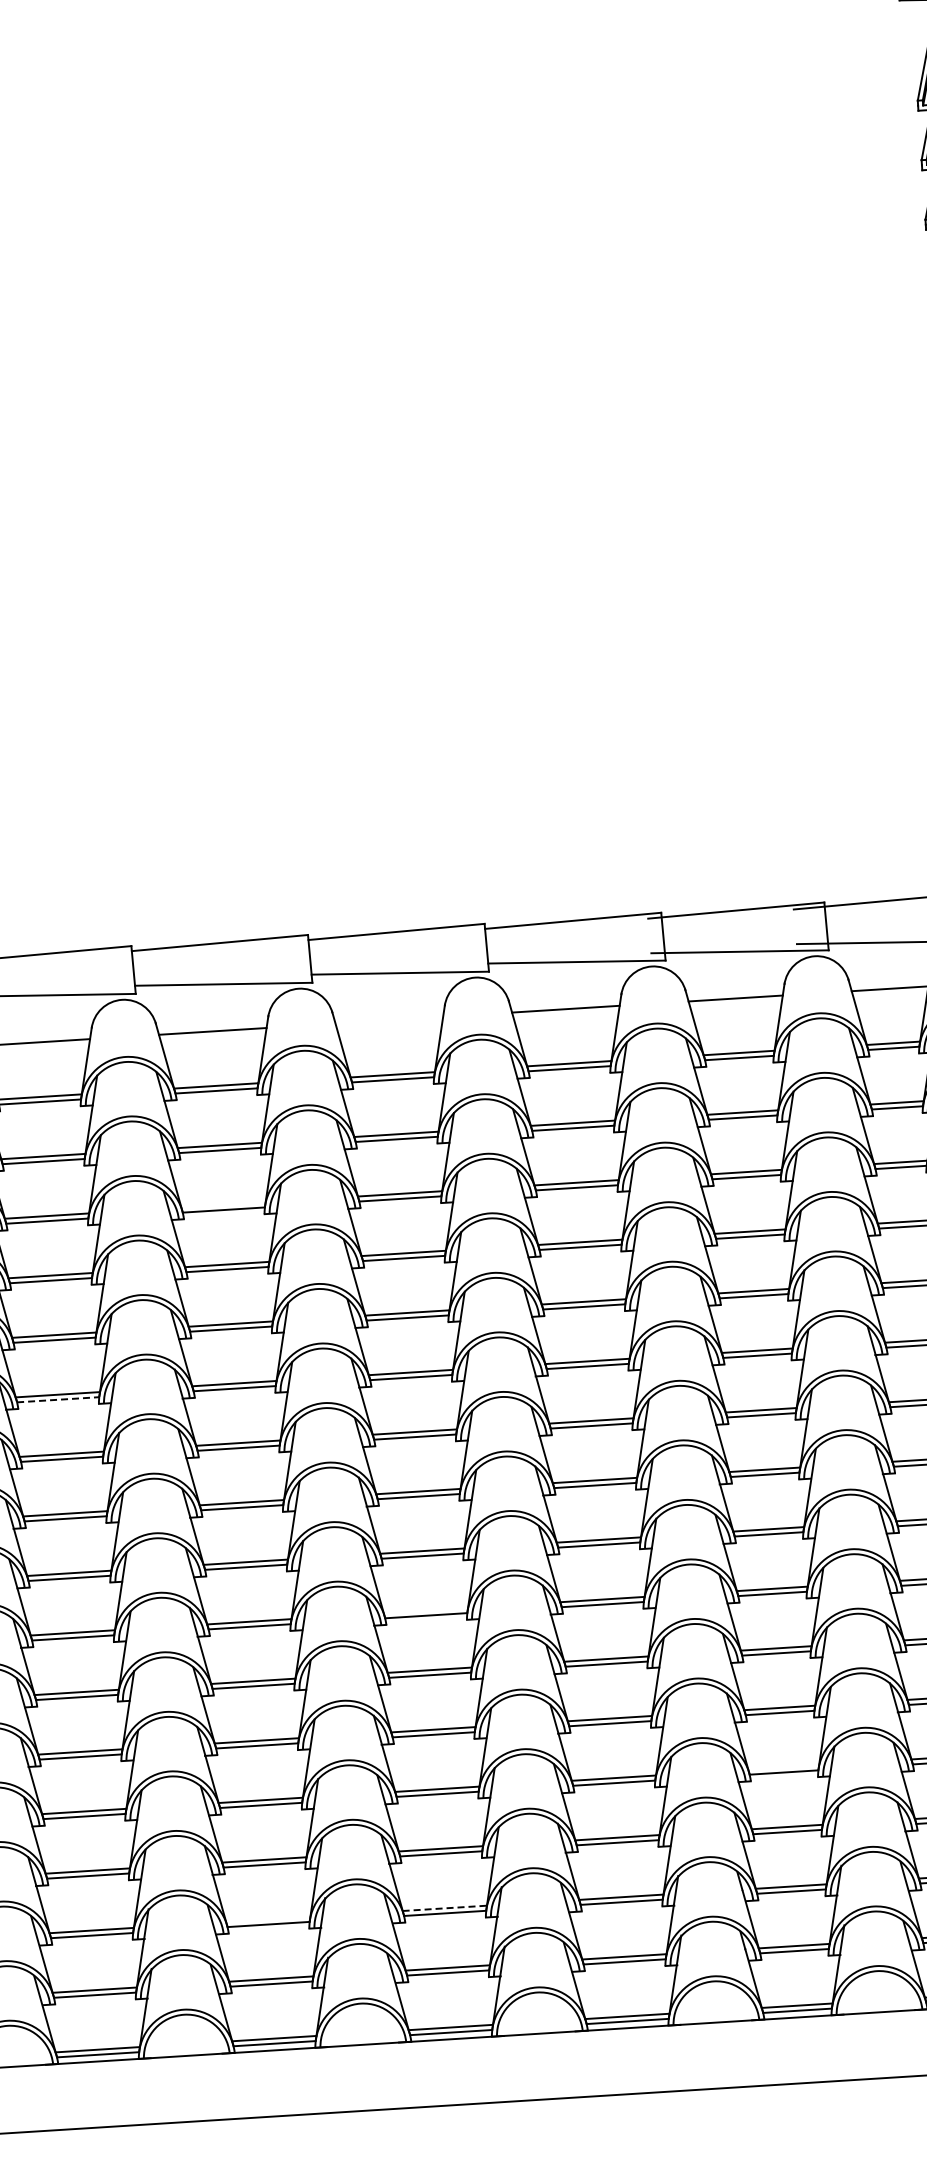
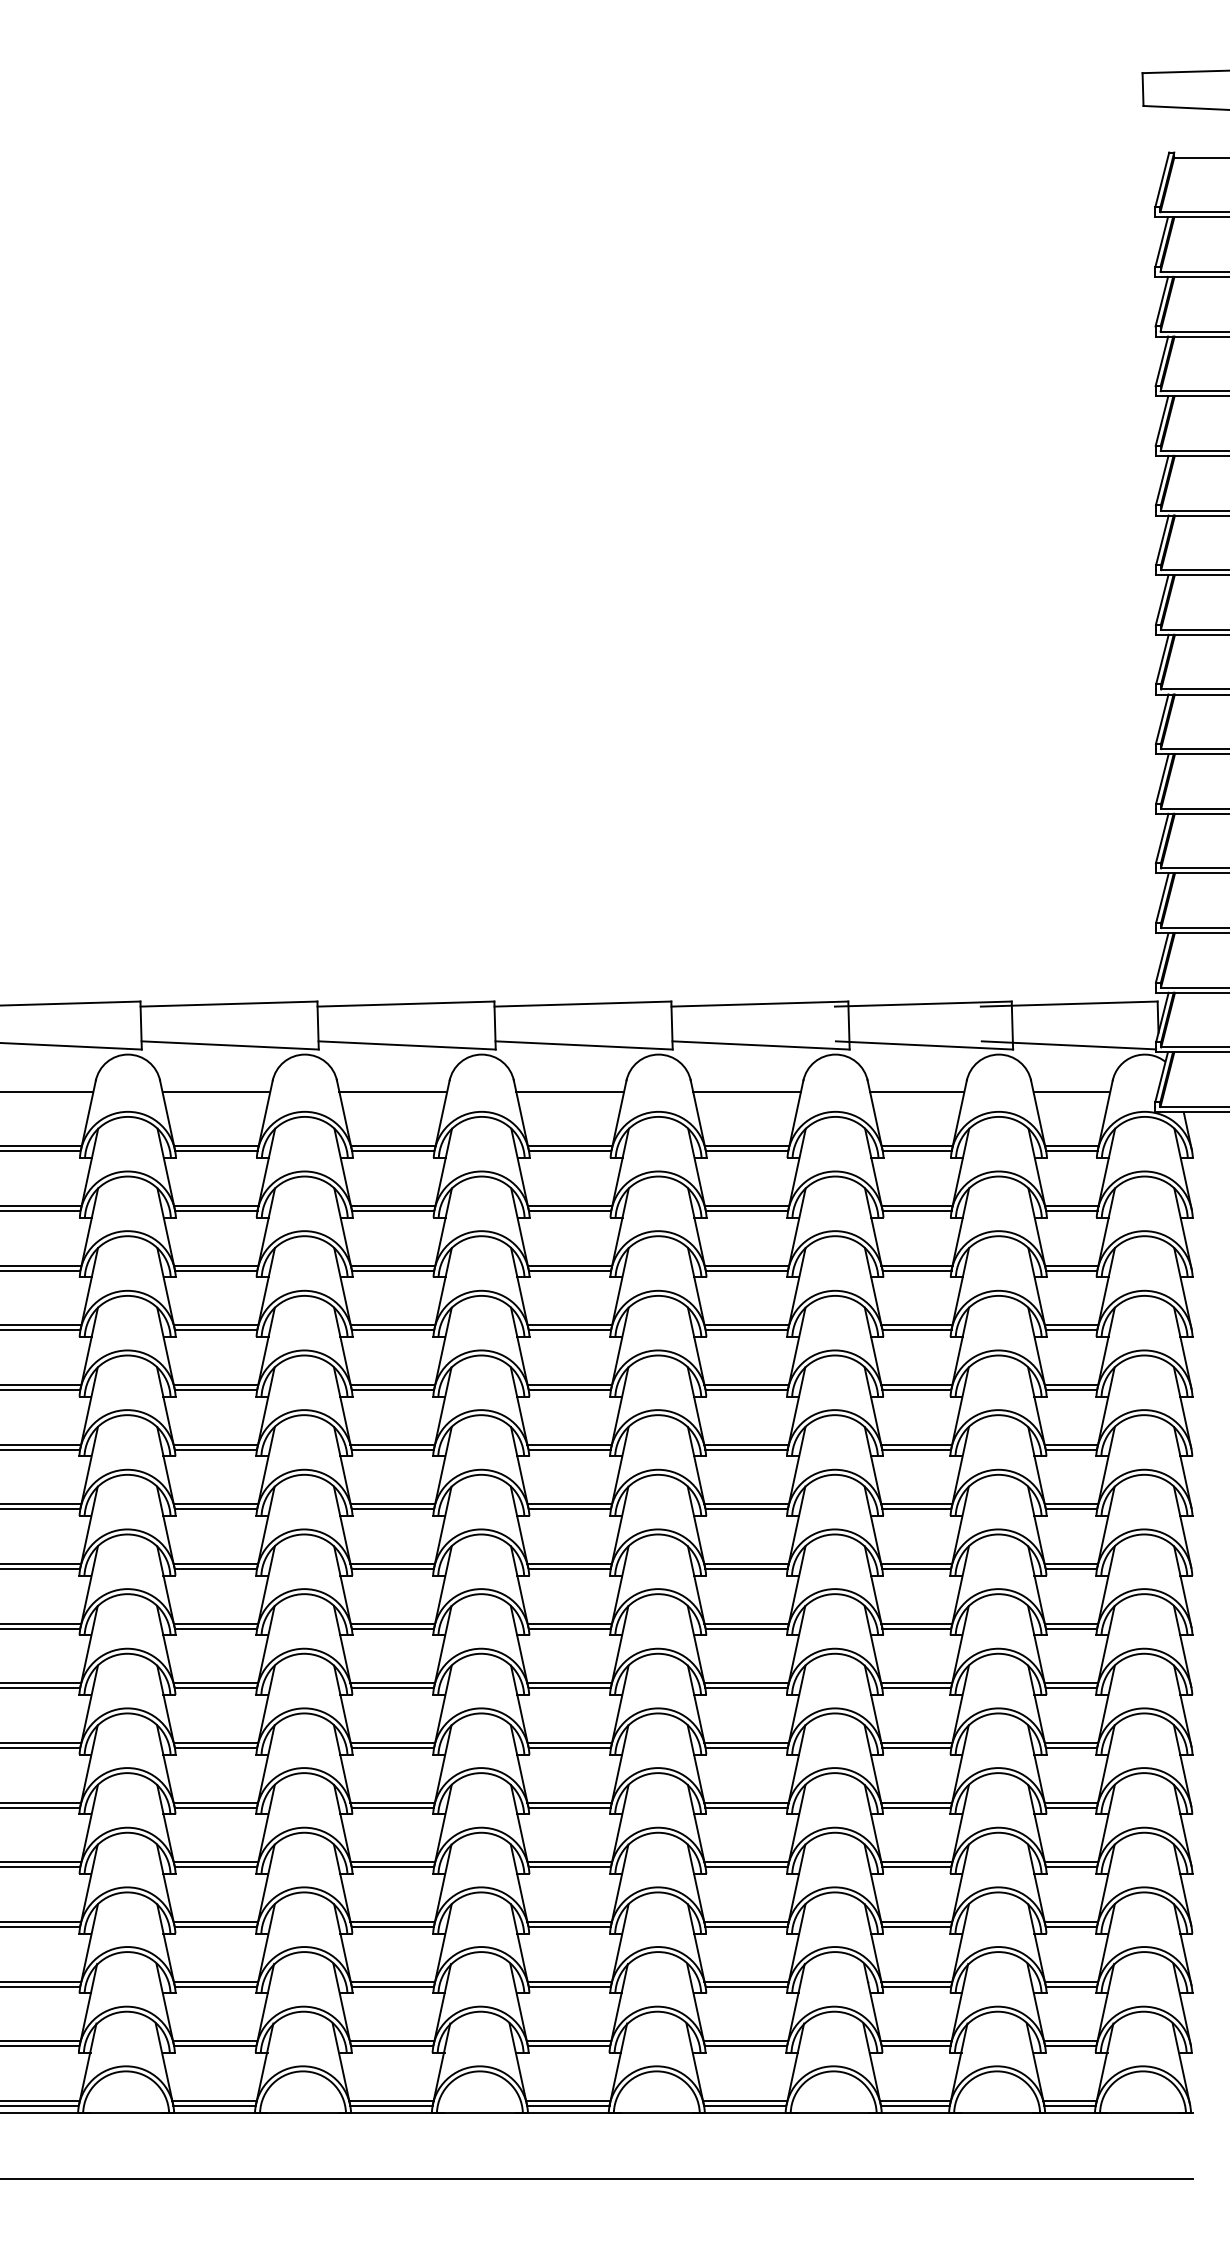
line: (389, 1019) -> (570, 1091), added
line: (222, 1204) -> (392, 1265), added
line: (58, 1399) -> (216, 1449), dashed -> solid
line: (425, 1610) -> (569, 1683), added
line: (783, 1767) -> (916, 1862), added
line: (445, 1908) -> (570, 1981), dashed -> solid
line: (267, 1919) -> (392, 1981), added

